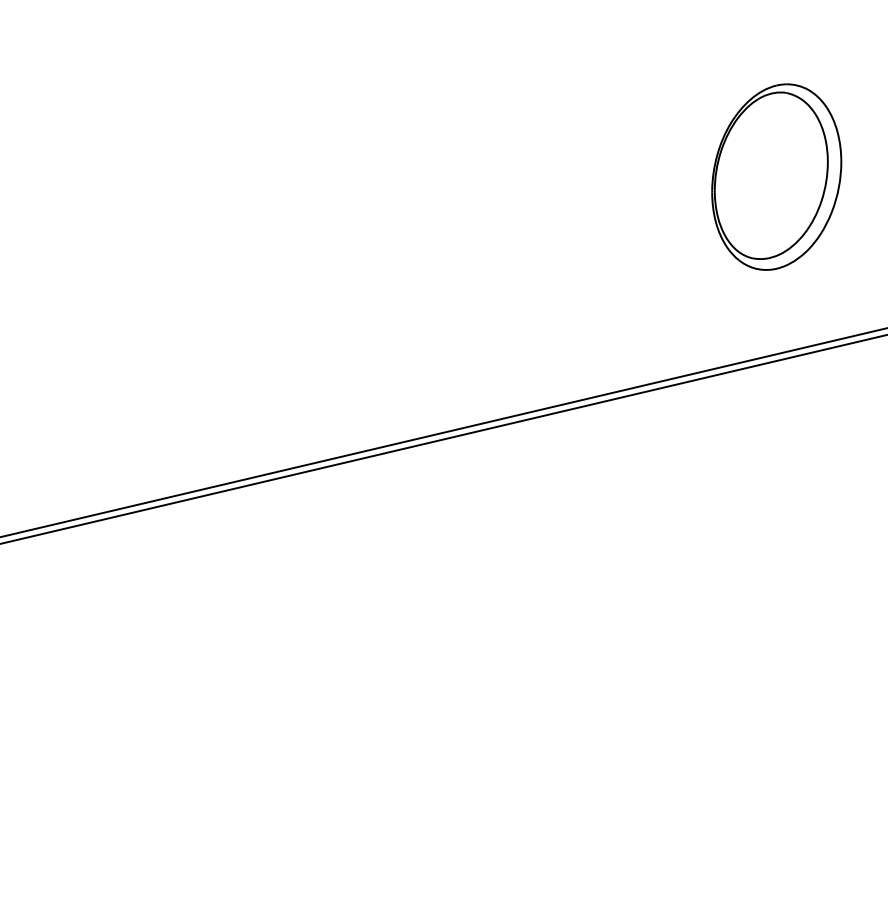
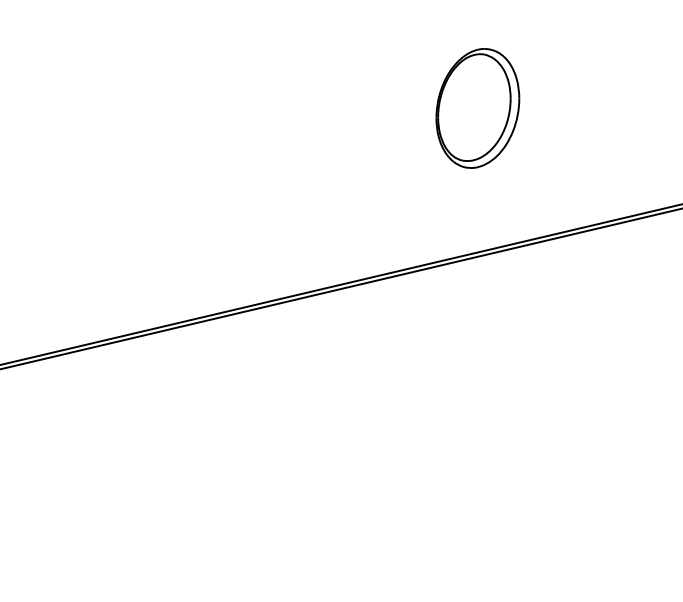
part: (776, 177) -> (477, 108), moved

